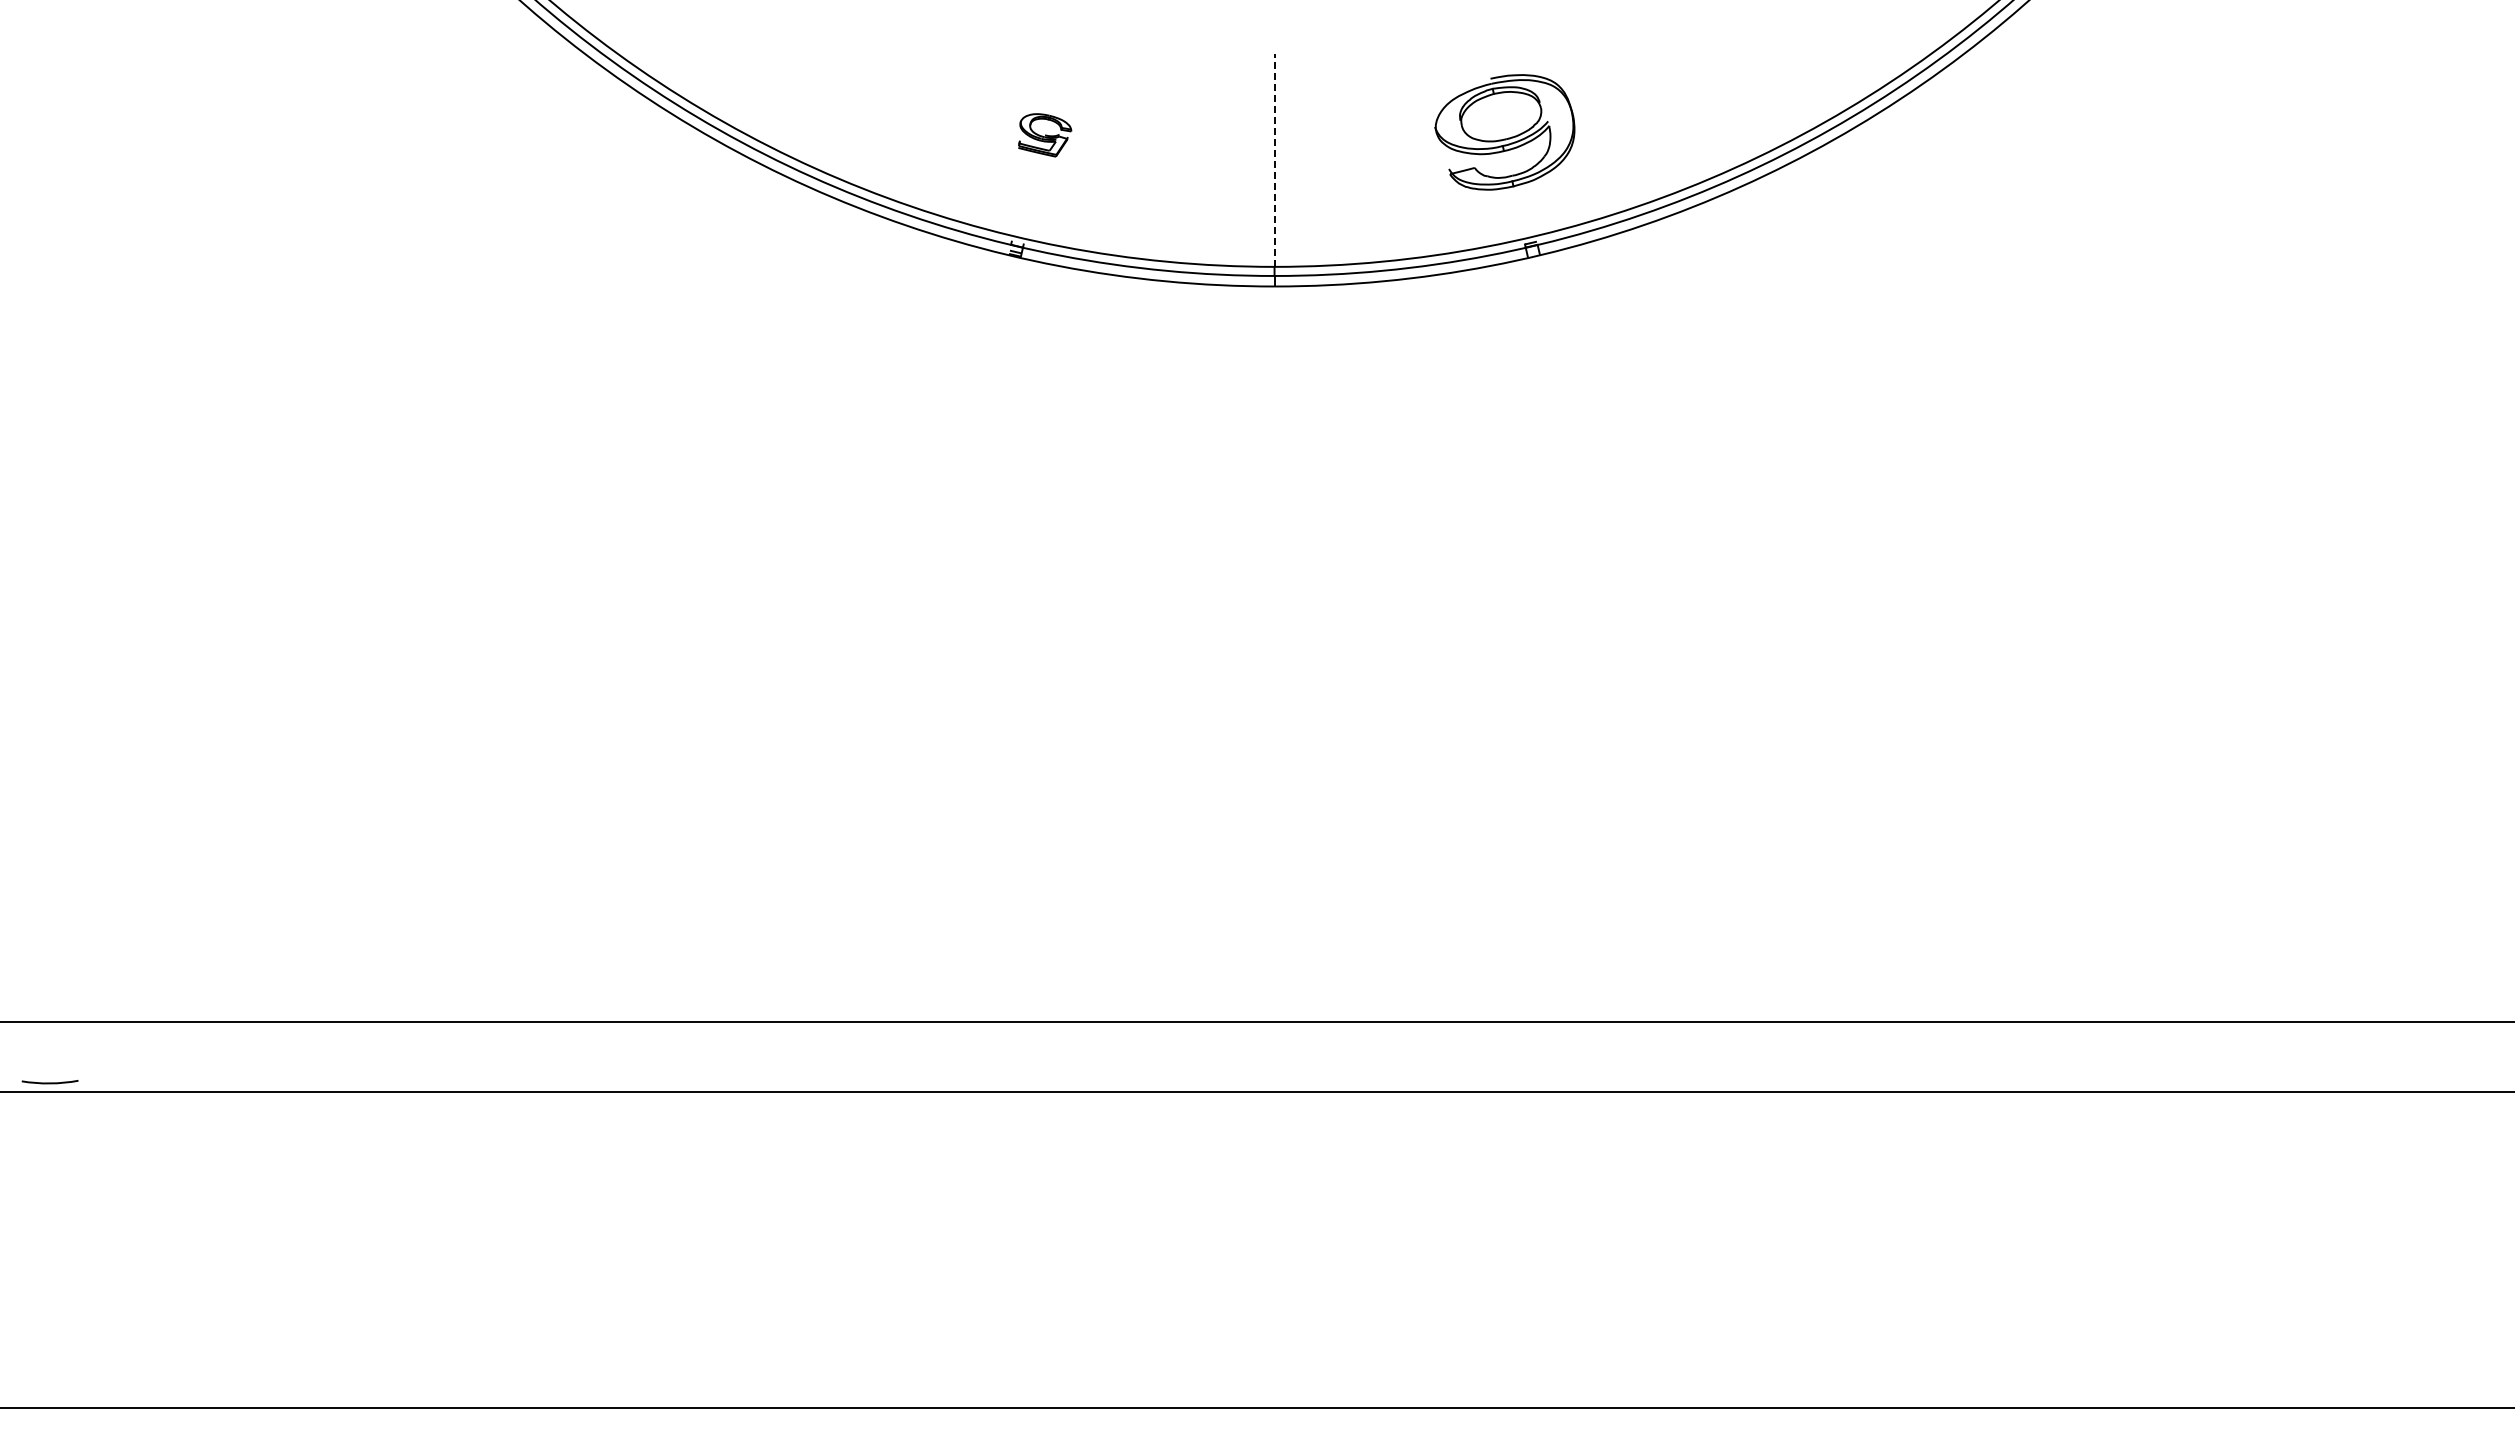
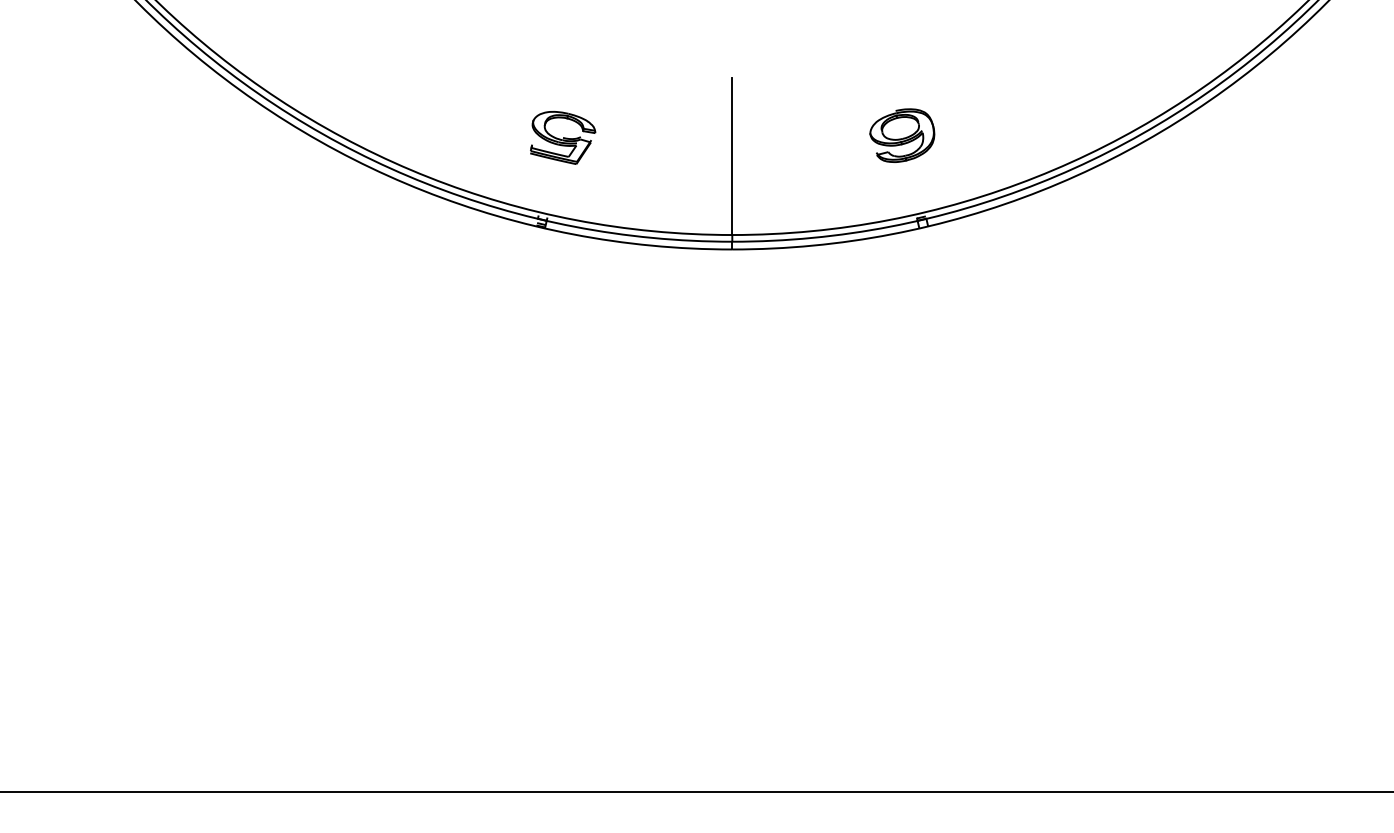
part: (1504, 131) -> (901, 135), size x0.62
part: (1044, 135) -> (562, 138), size x1.67
line: (1274, 159) -> (732, 155), dashed -> solid

